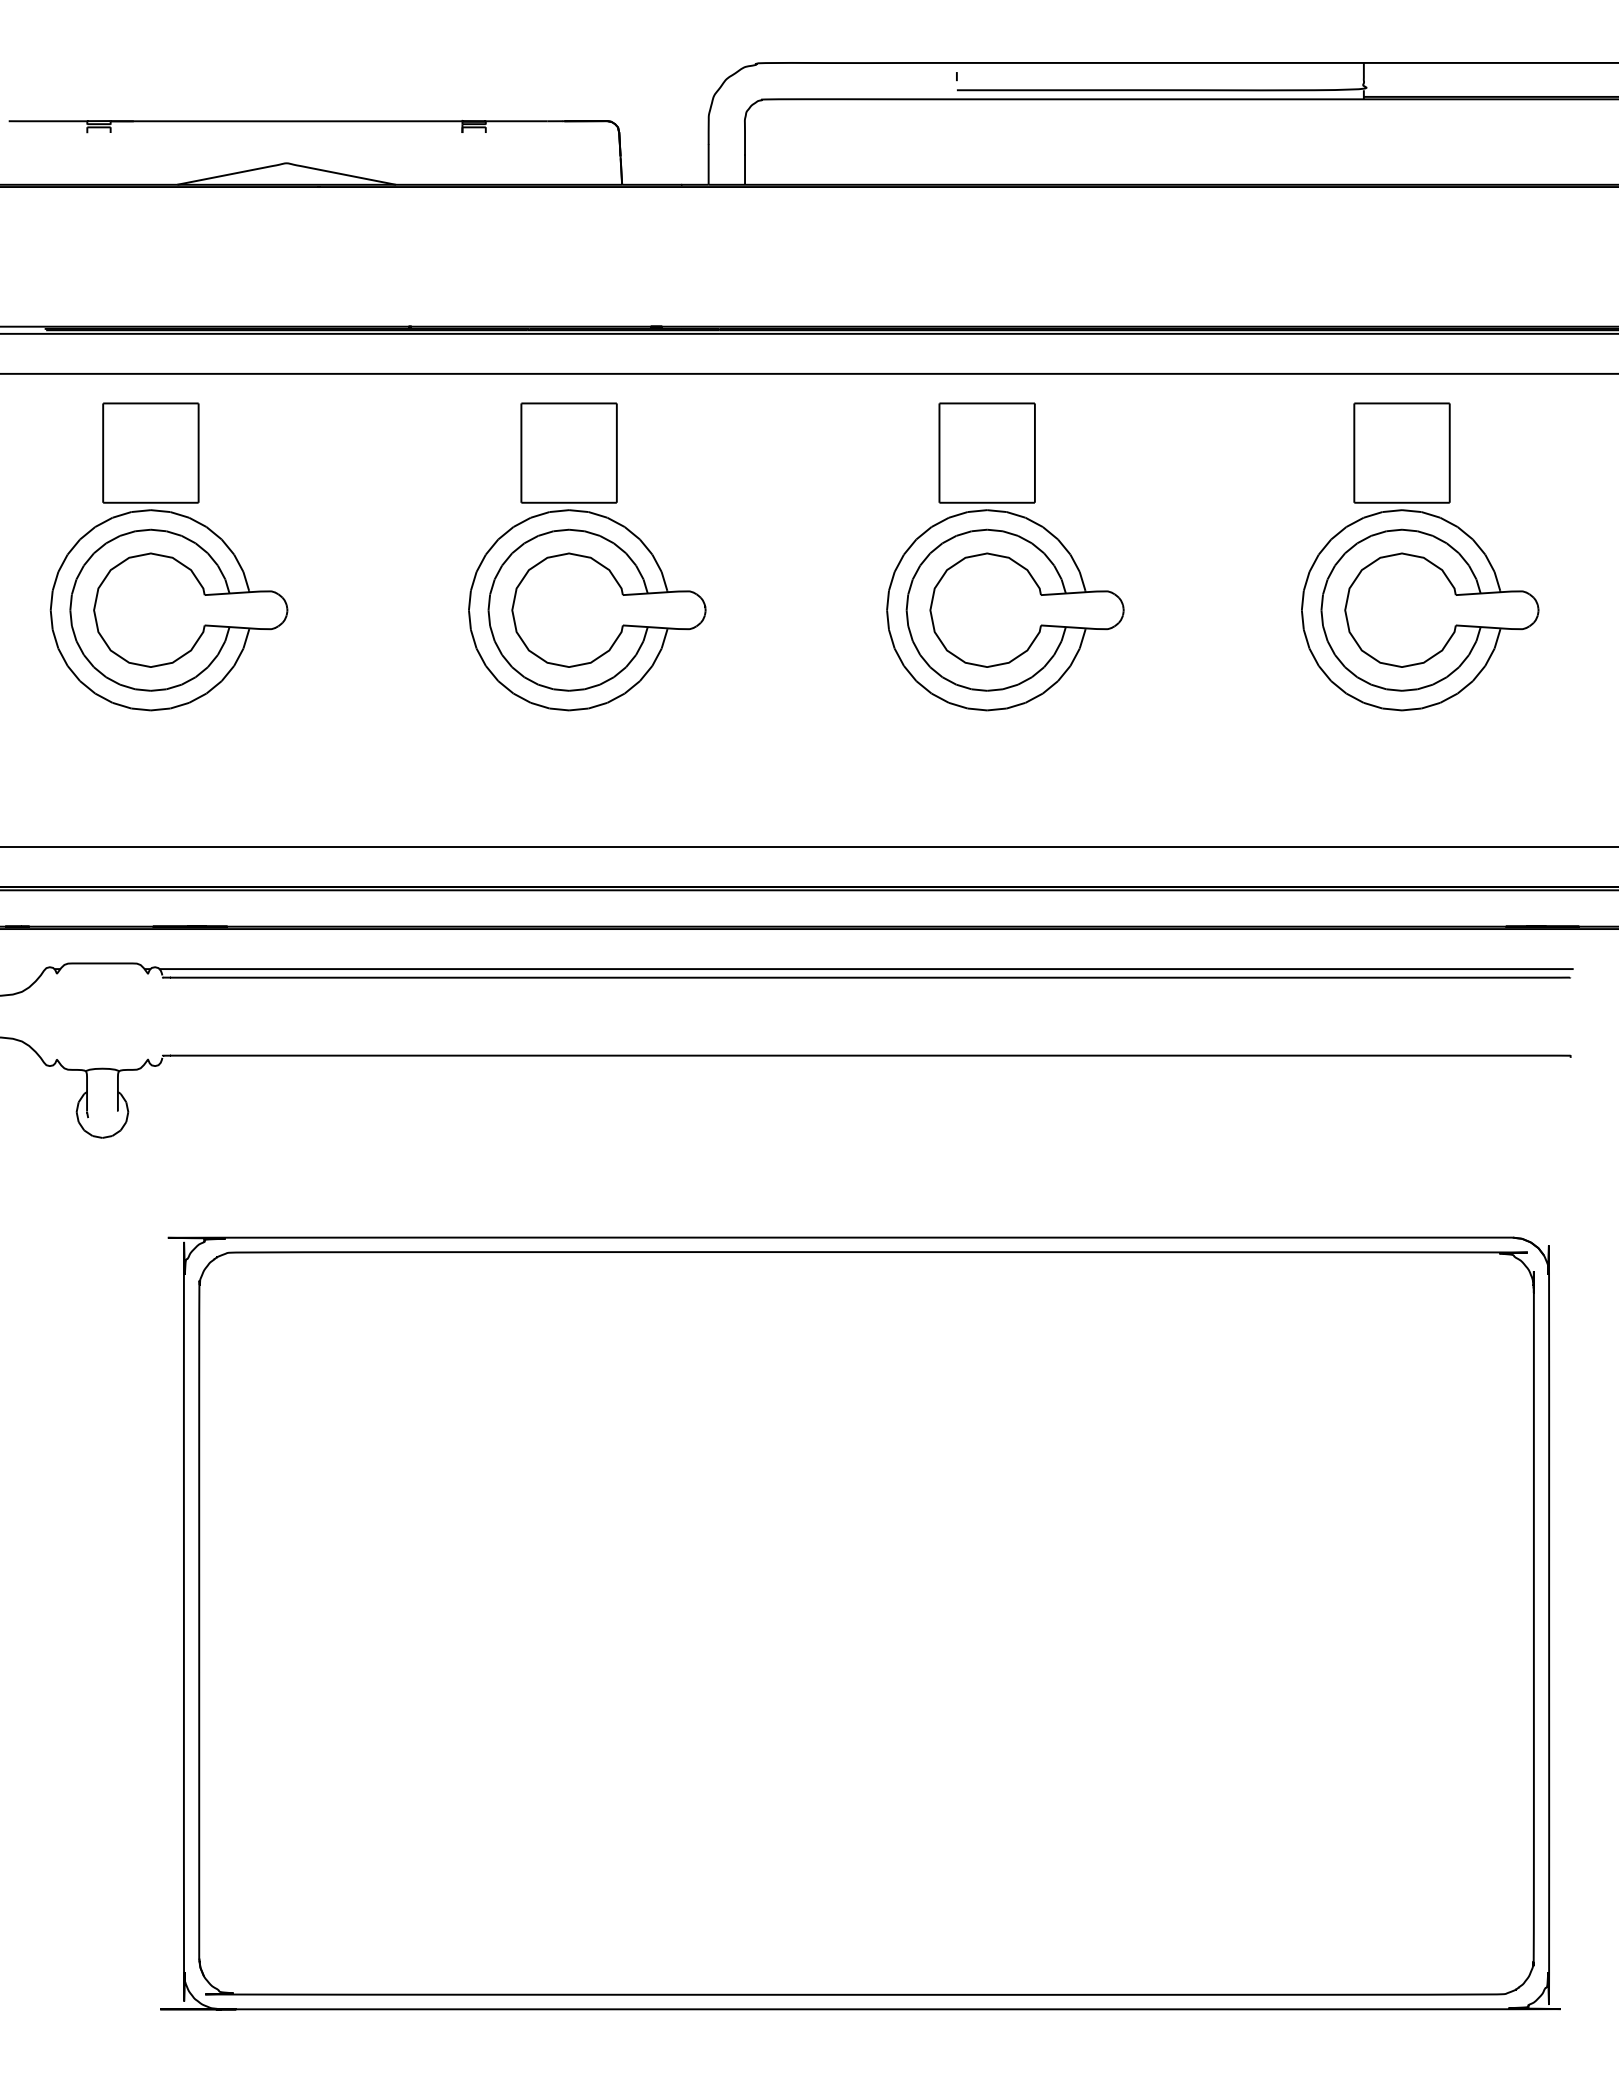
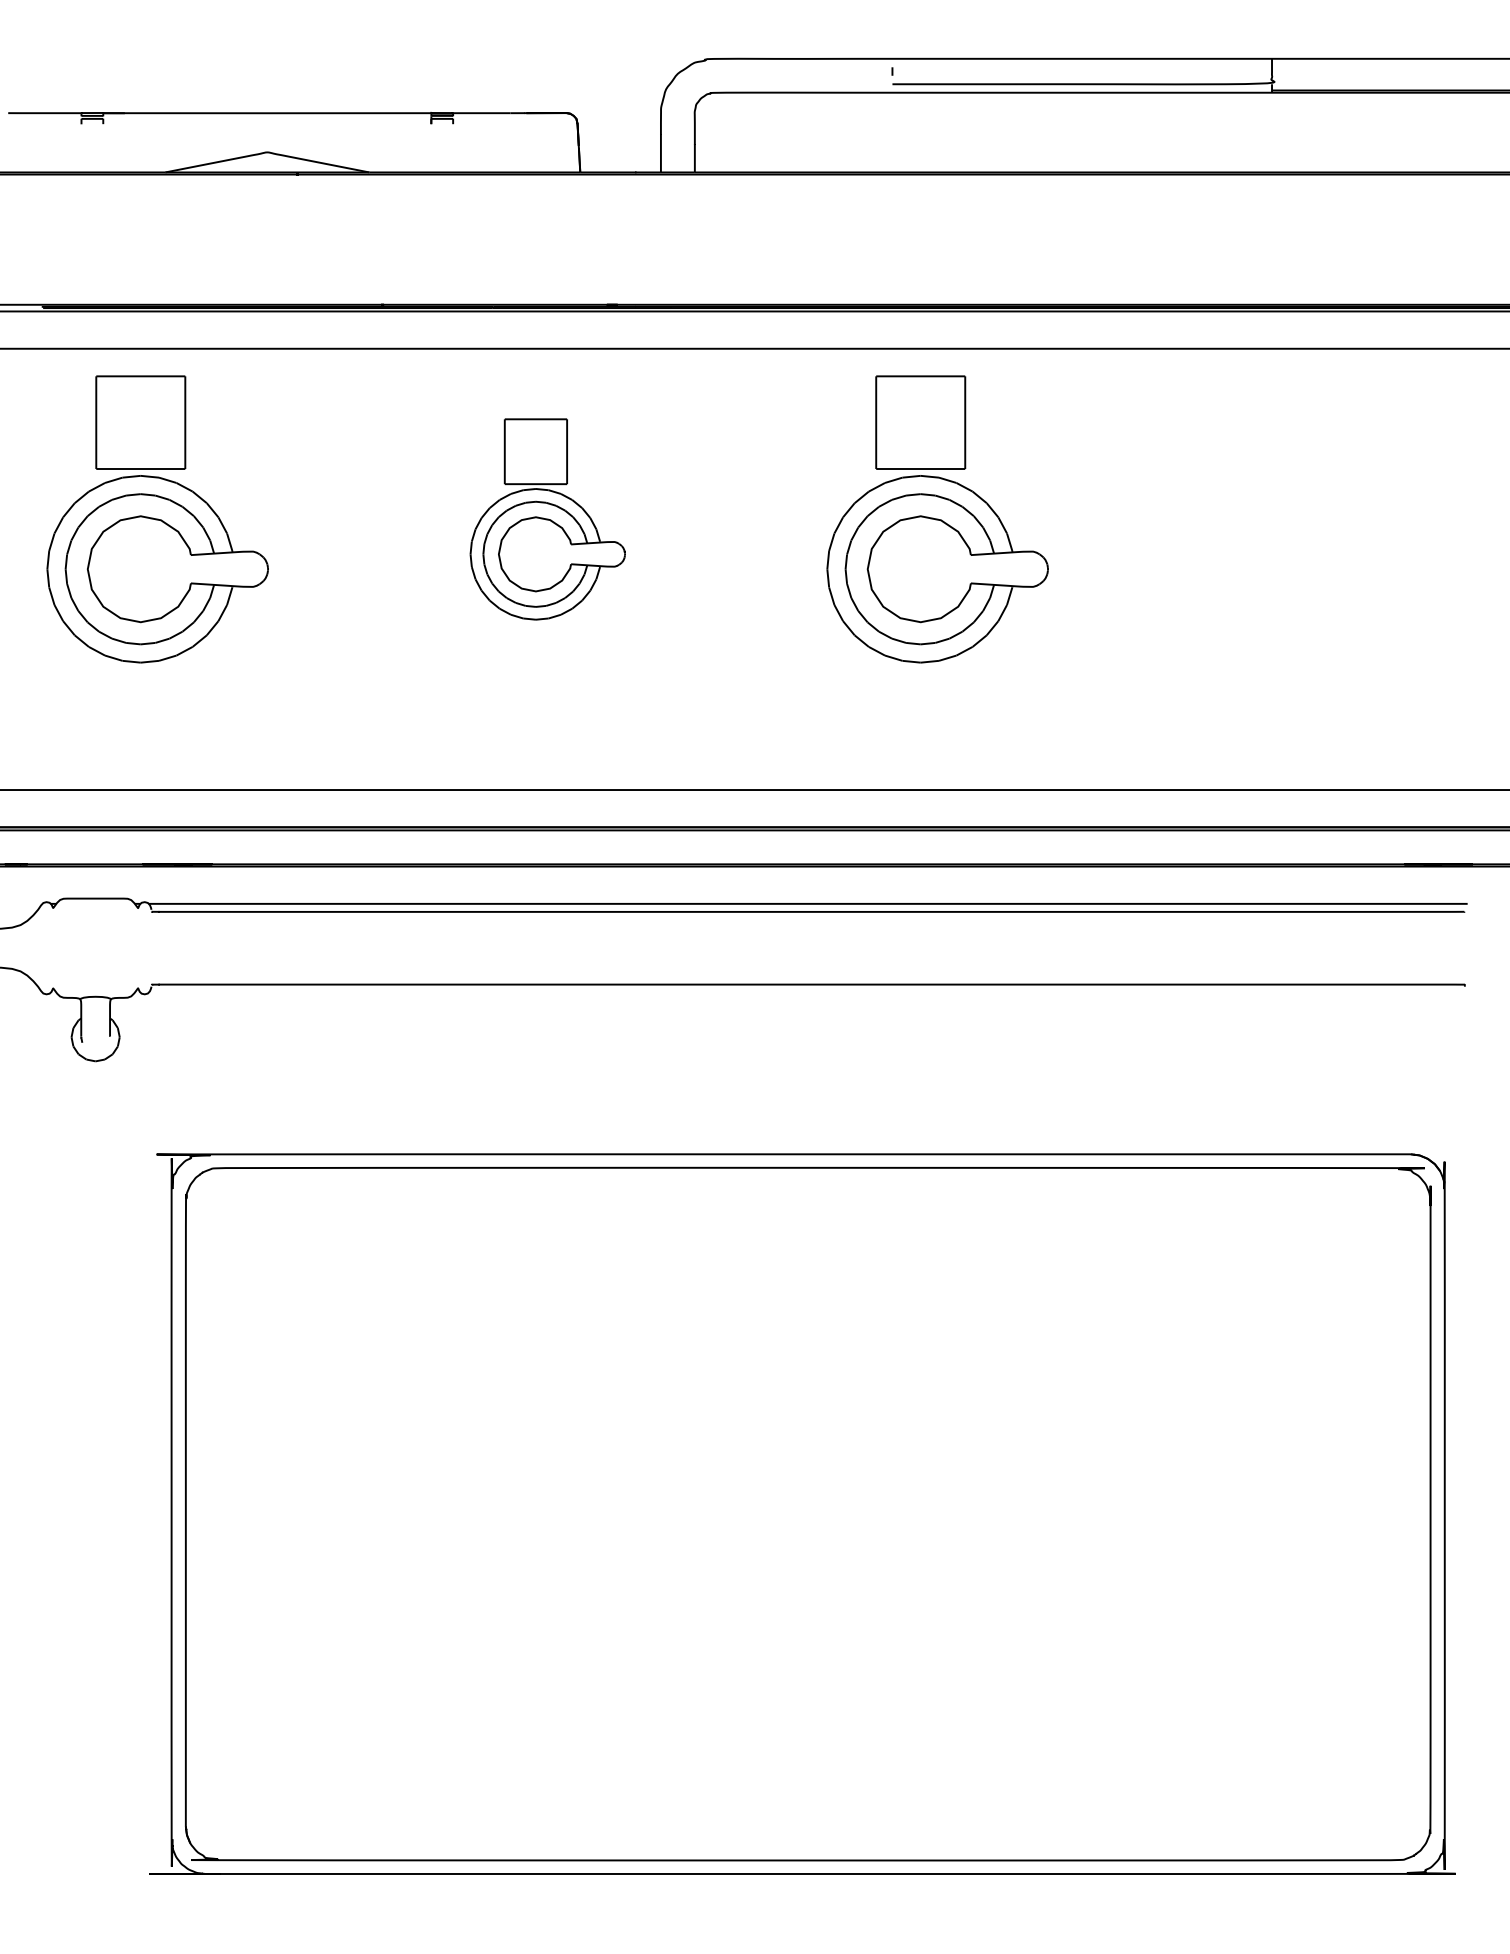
part: (587, 556) -> (547, 519), size x0.7
part: (1420, 556) -> (1324, 519), removed

